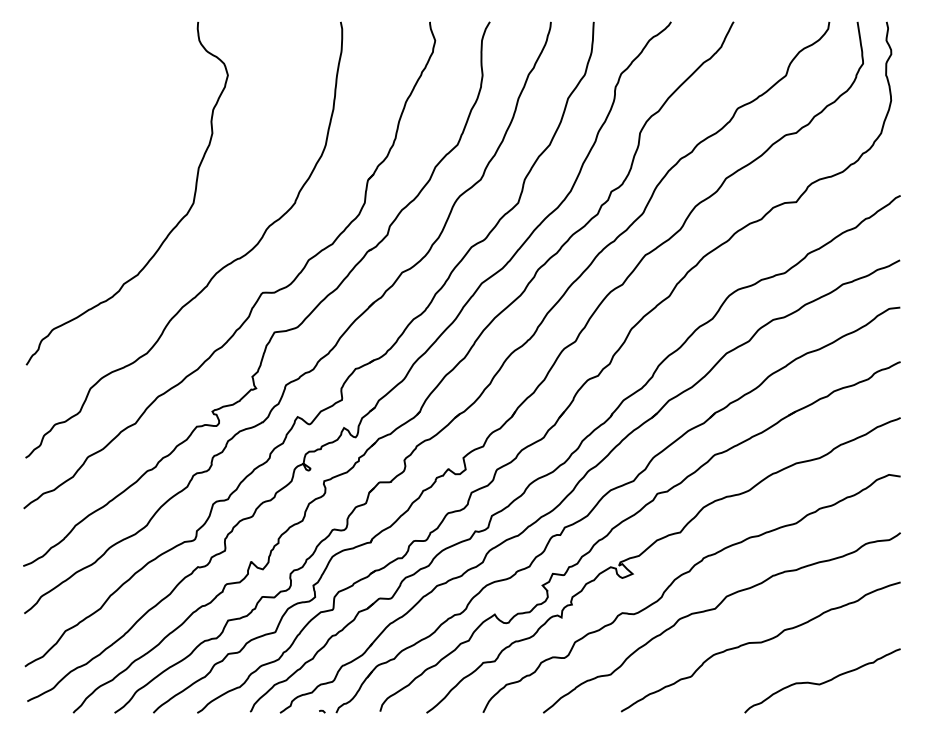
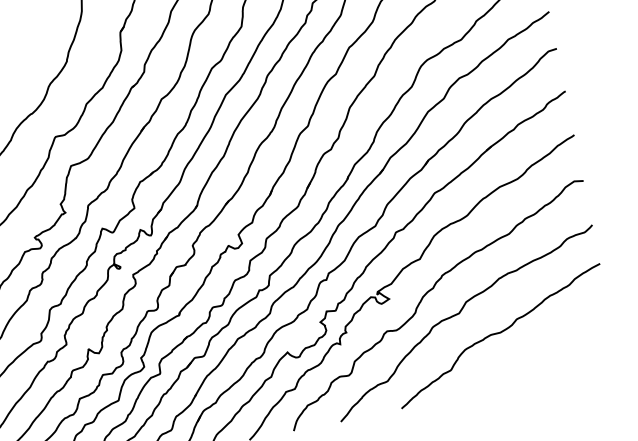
curve: (822, 682) -> (554, 354), removed

